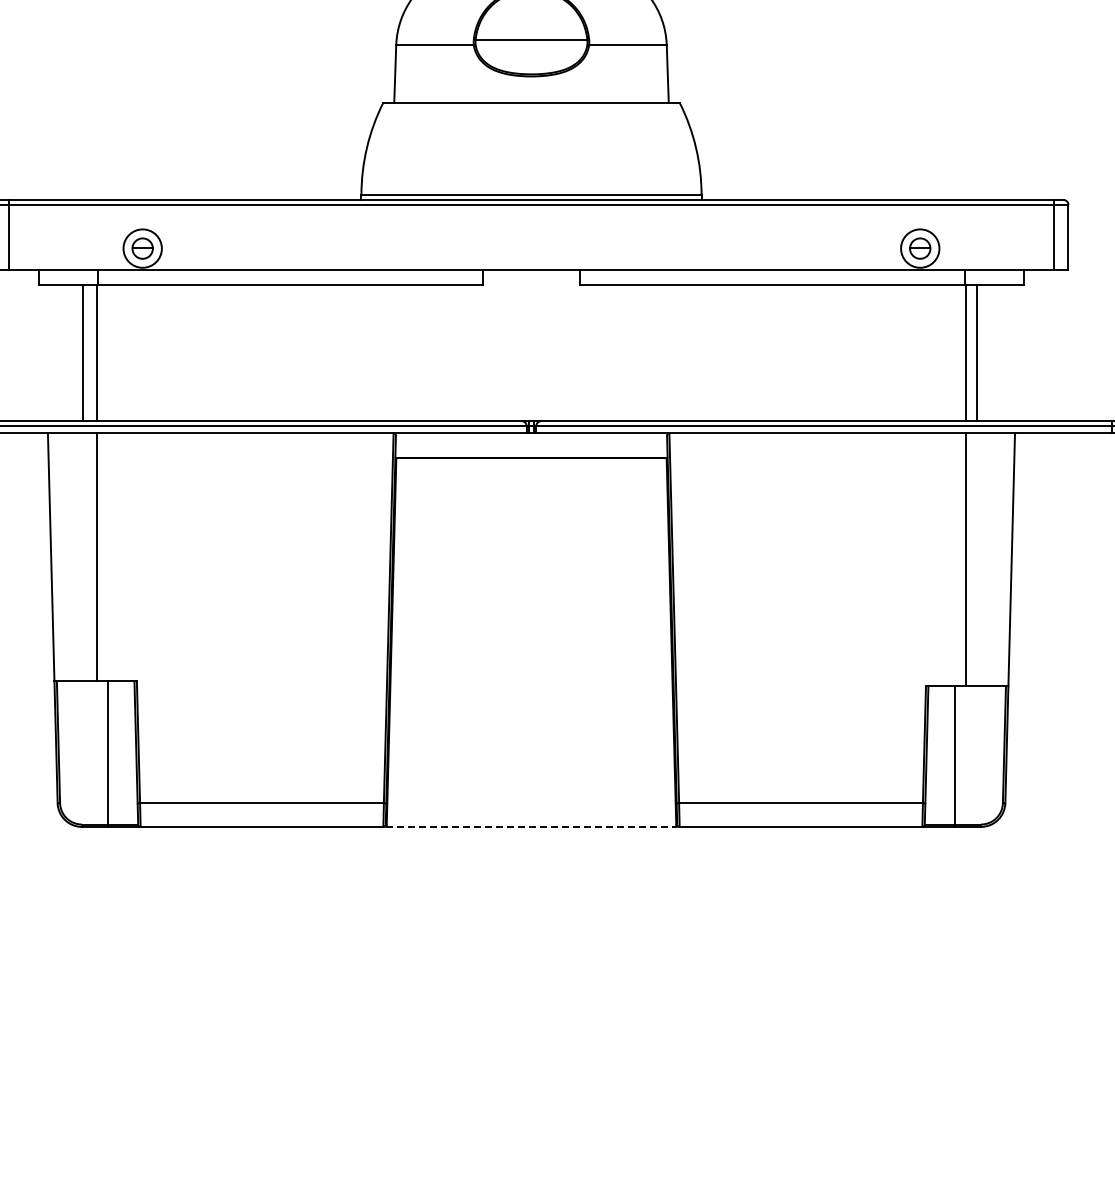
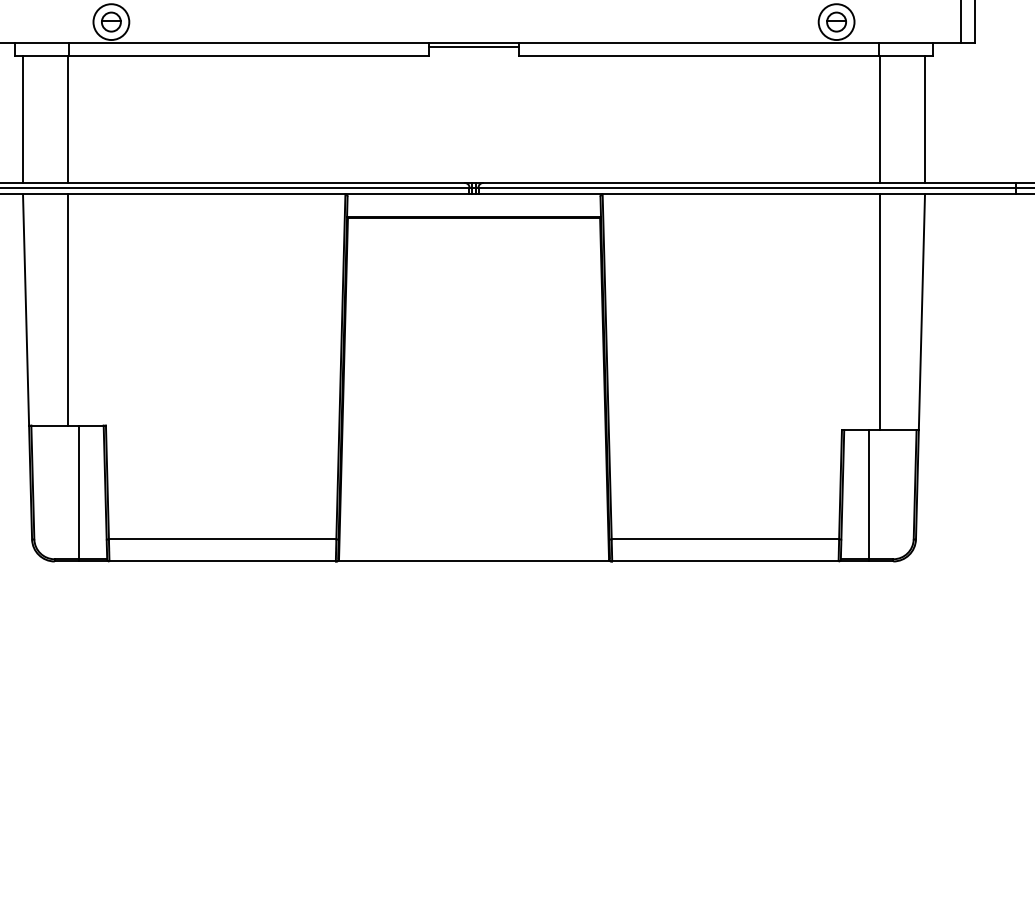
line: (531, 275) -> (474, 47), added
line: (82, 353) -> (22, 119), moved
line: (977, 353) -> (925, 119), moved
line: (531, 826) -> (474, 561), dashed -> solid

